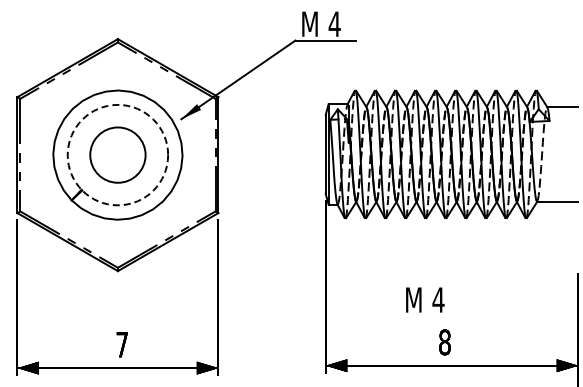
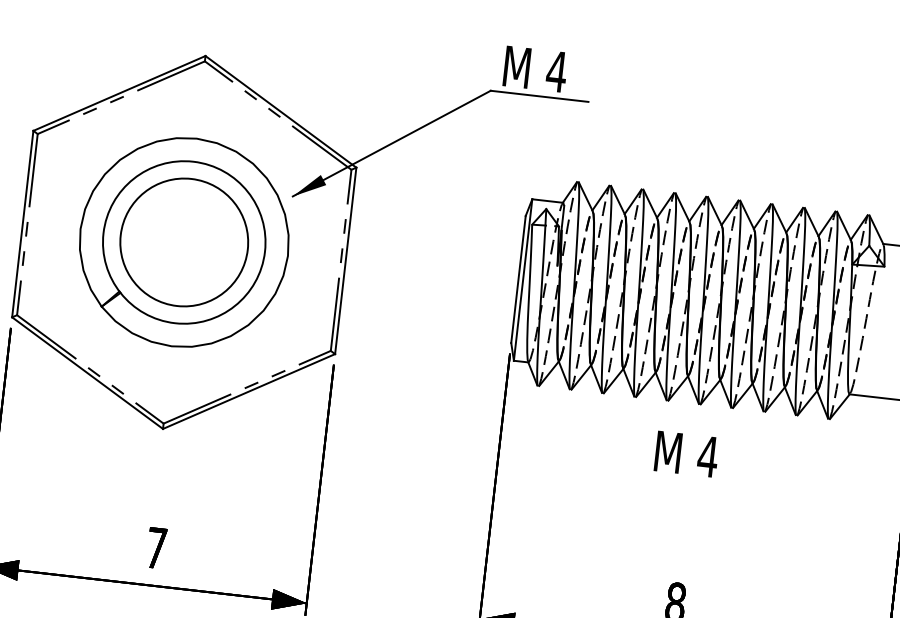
circle: (117, 154) -> (183, 241), dashed -> solid
circle: (117, 154) -> (183, 241), size x1.43
text: (425, 299) -> (687, 453), moved

